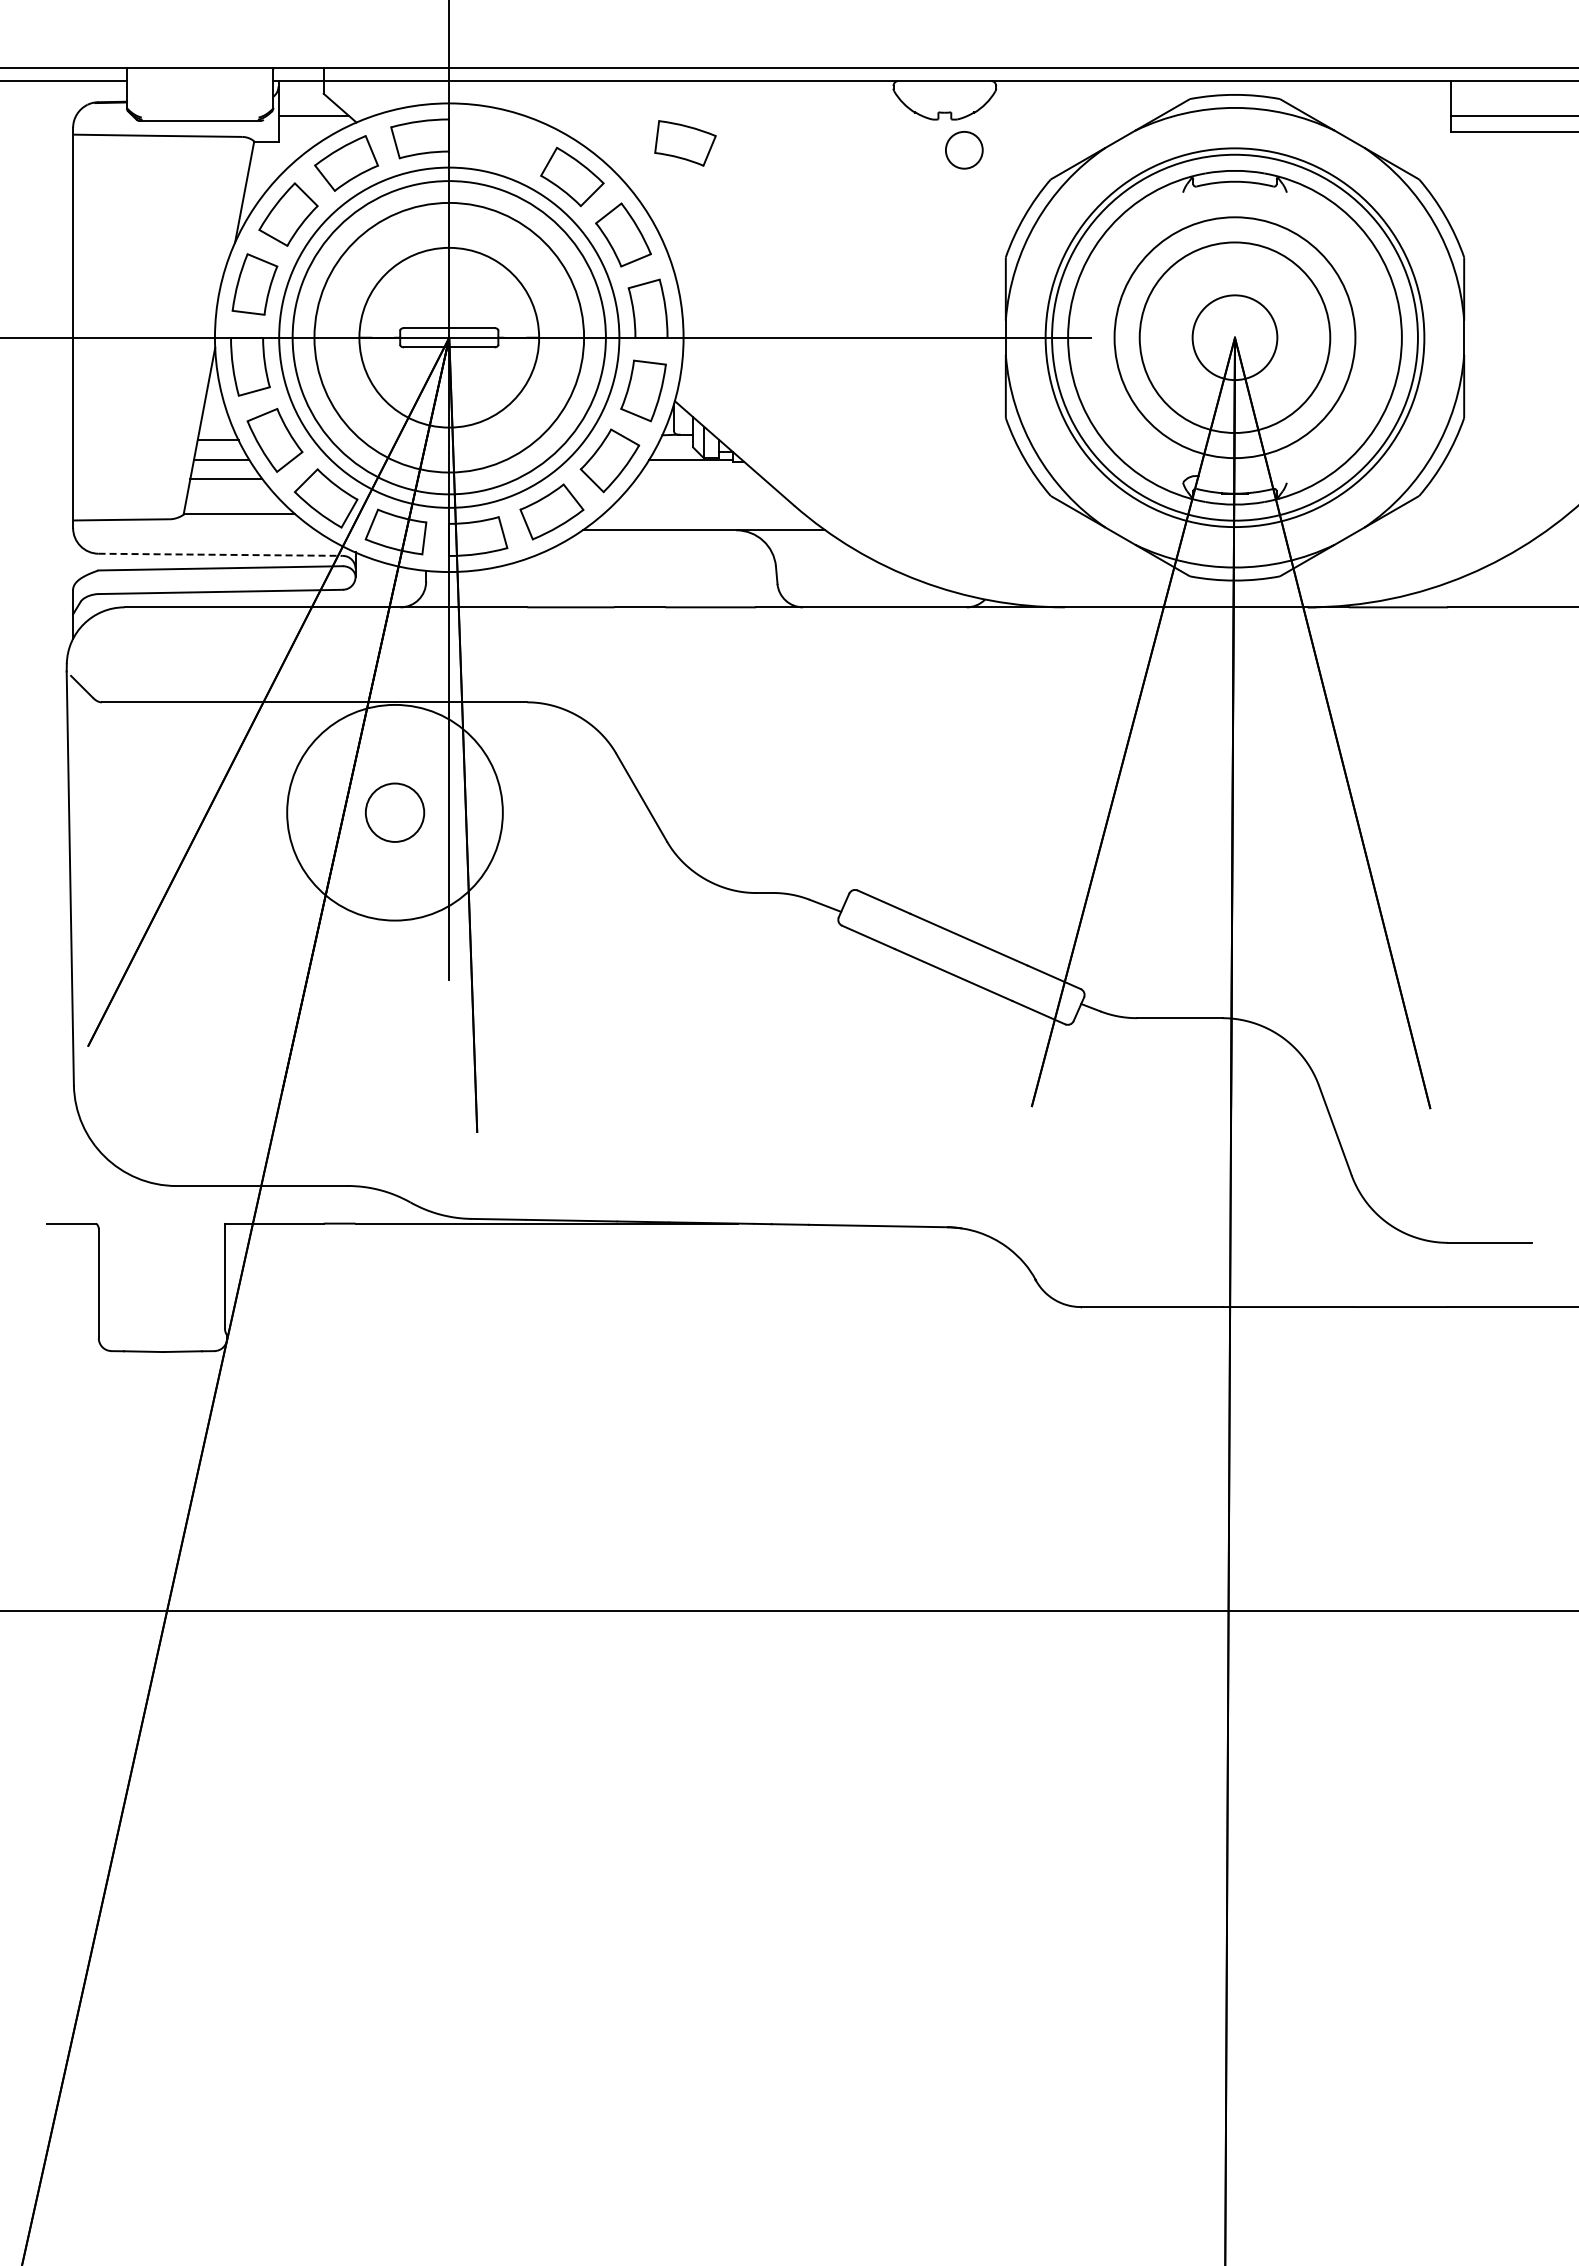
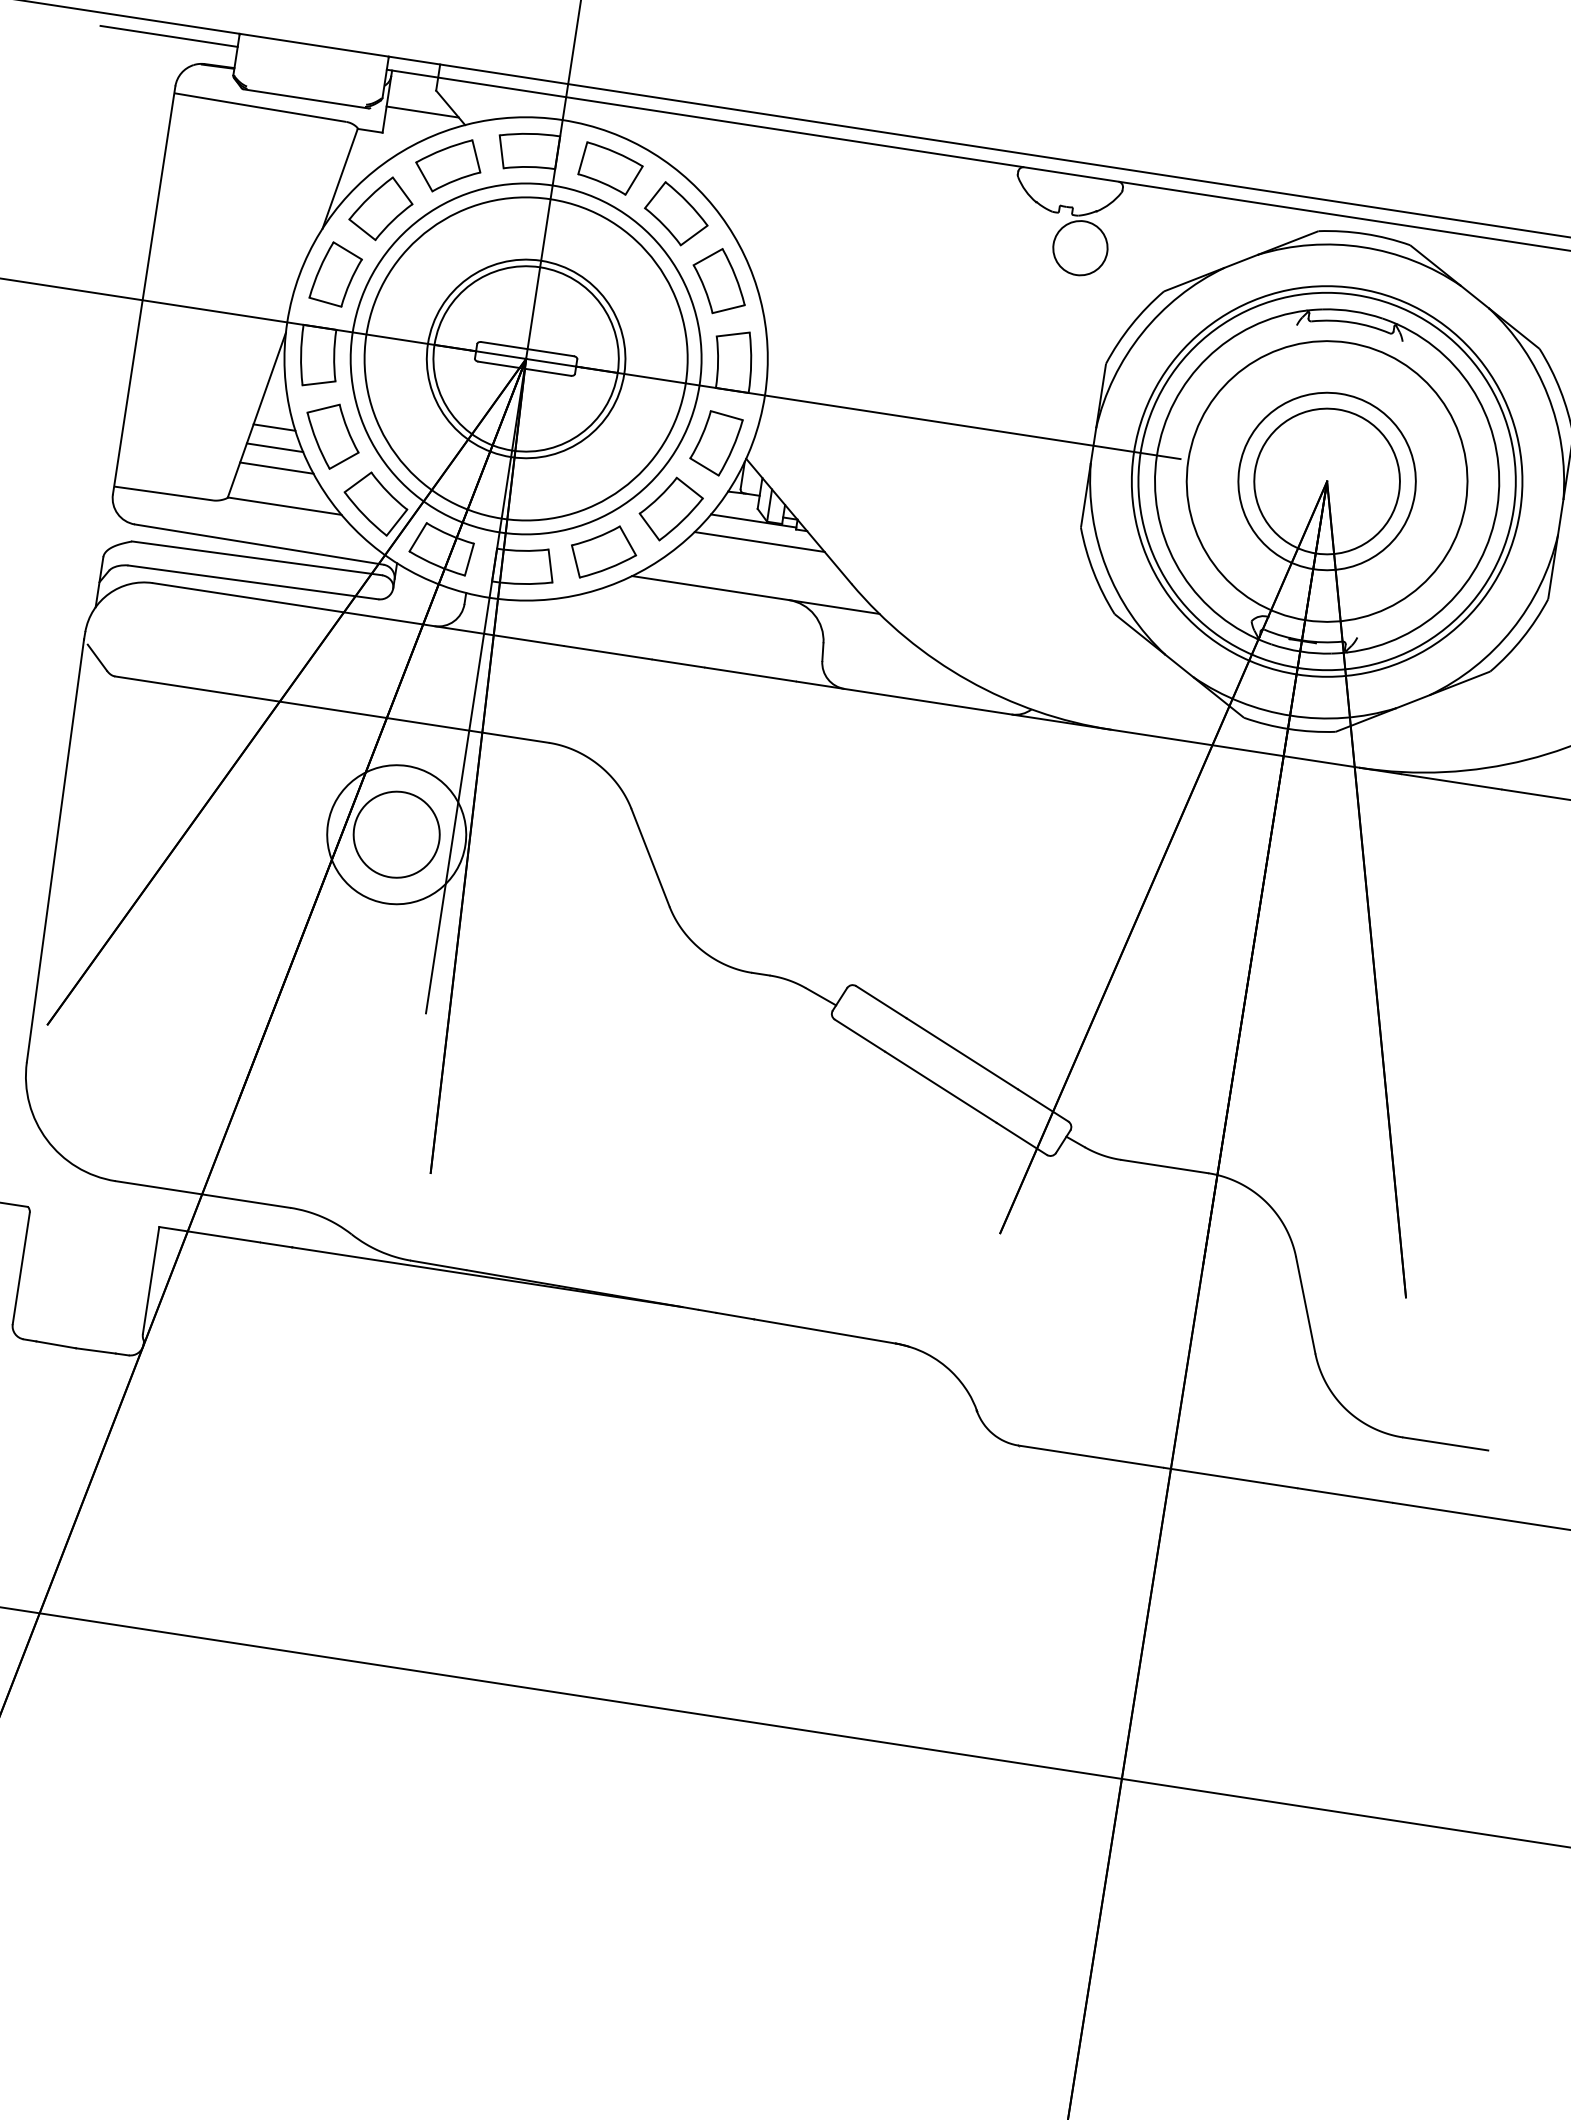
part: (685, 143) -> (610, 169), moved
circle: (964, 149) -> (1080, 247), size x1.43
circle: (448, 337) -> (525, 358), size x0.71
circle: (1234, 337) -> (1326, 481), size x0.71
circle: (1234, 337) -> (1326, 481), size x1.43
circle: (1234, 337) -> (1326, 481), size x1.67
line: (699, 478) -> (759, 541), added
line: (221, 554) -> (260, 544), dashed -> solid
circle: (394, 812) -> (396, 834), size x0.62
circle: (394, 812) -> (396, 834), size x1.43

